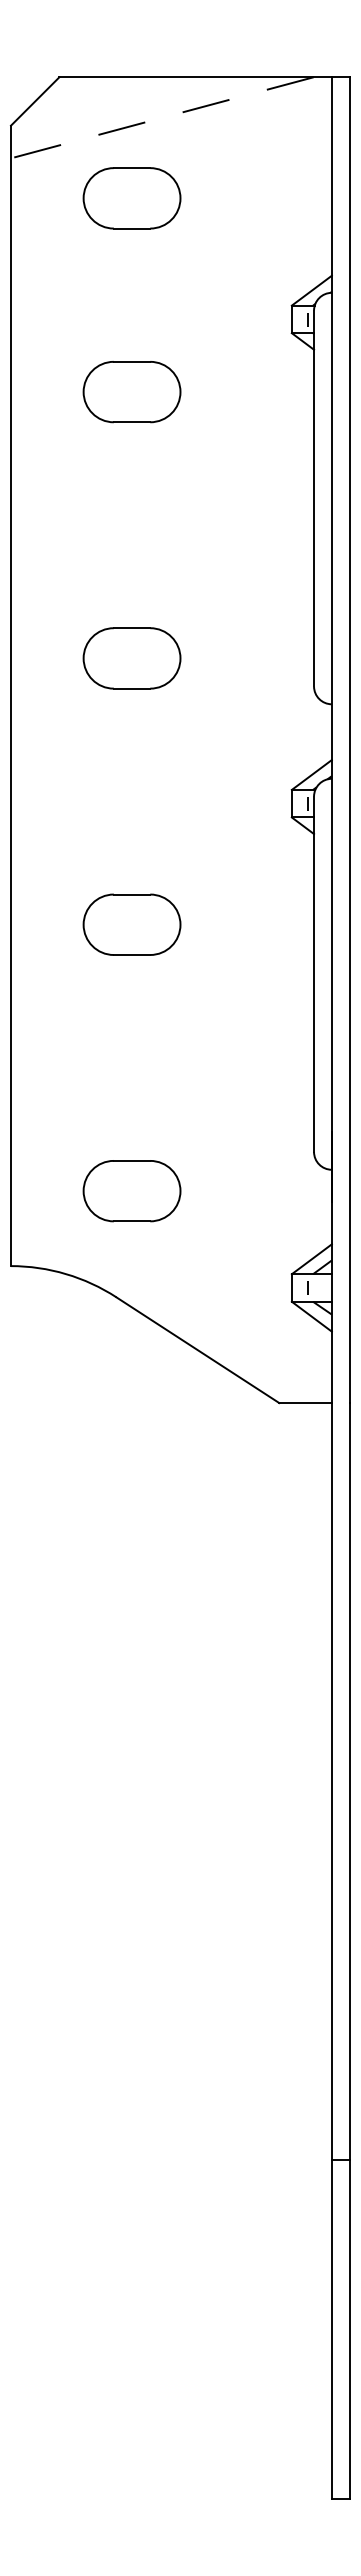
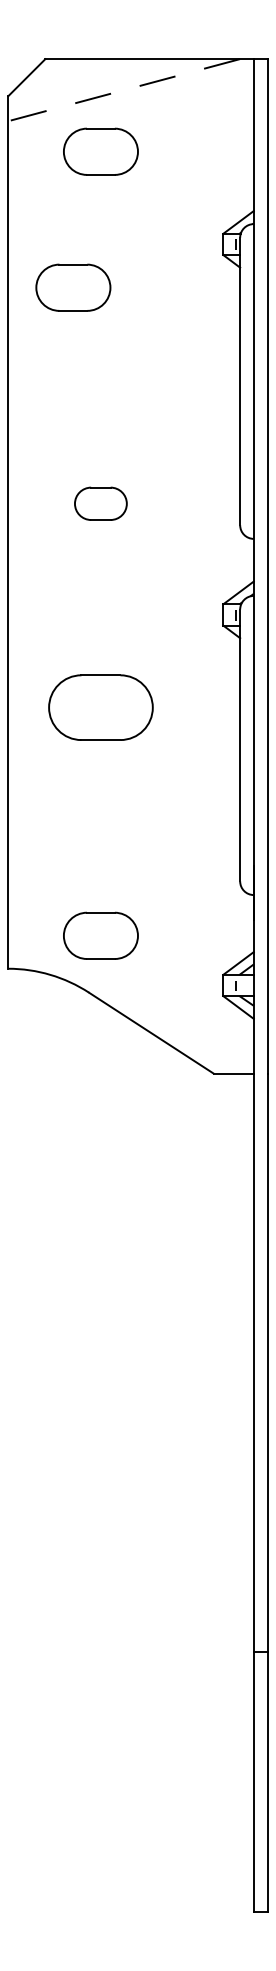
part: (131, 392) -> (72, 288), moved
part: (131, 658) -> (100, 503), size x0.7
part: (131, 924) -> (100, 707), size x1.4
part: (131, 1191) -> (100, 936), moved

